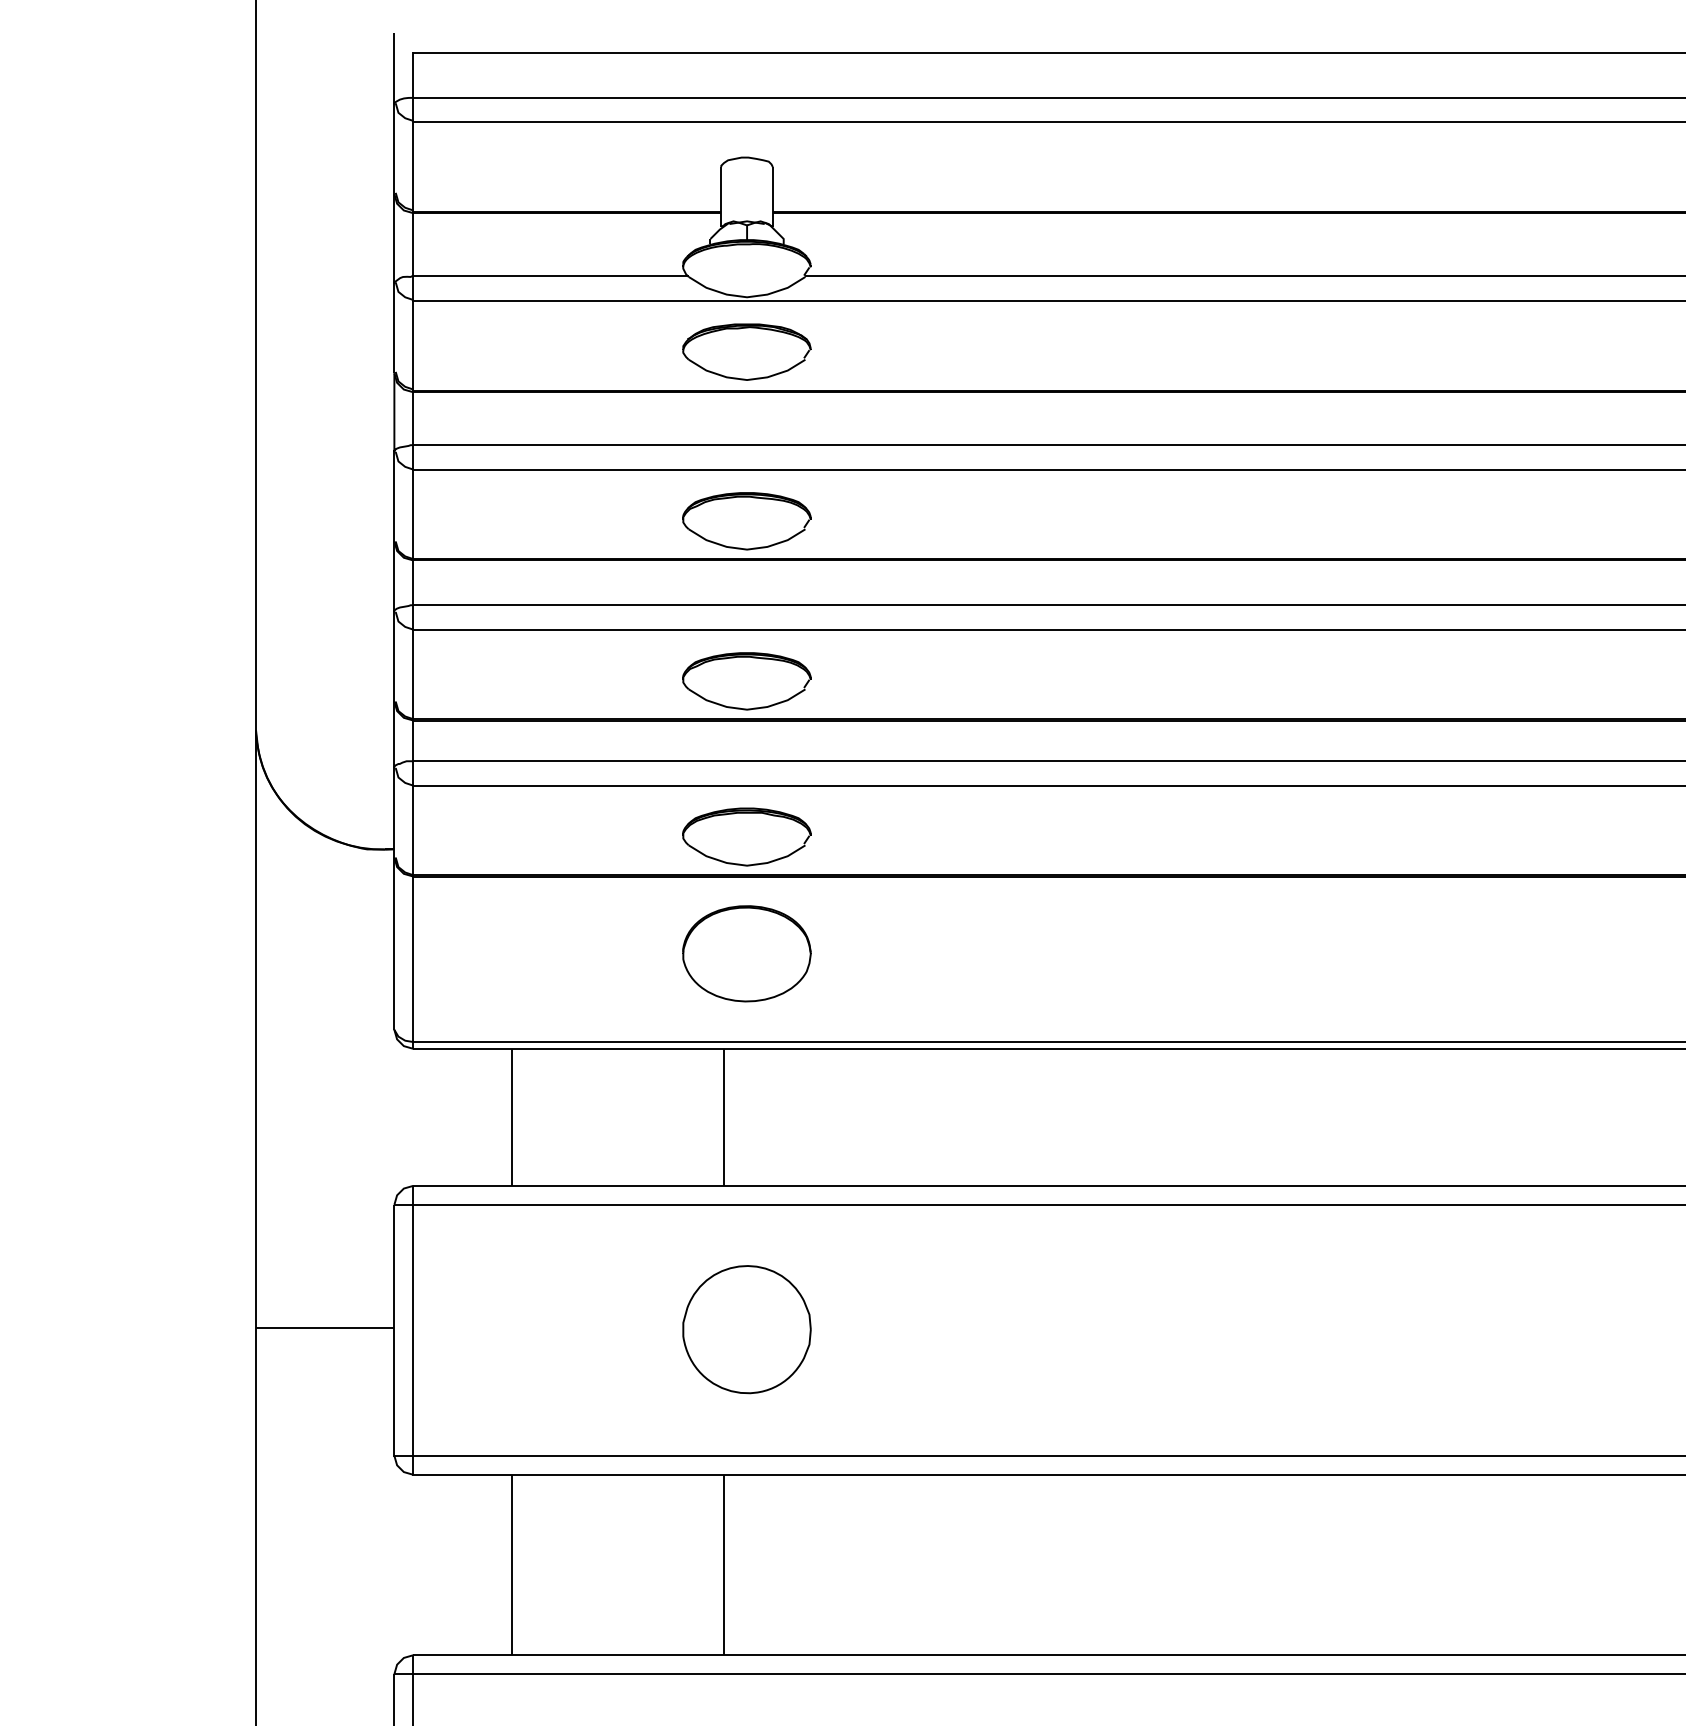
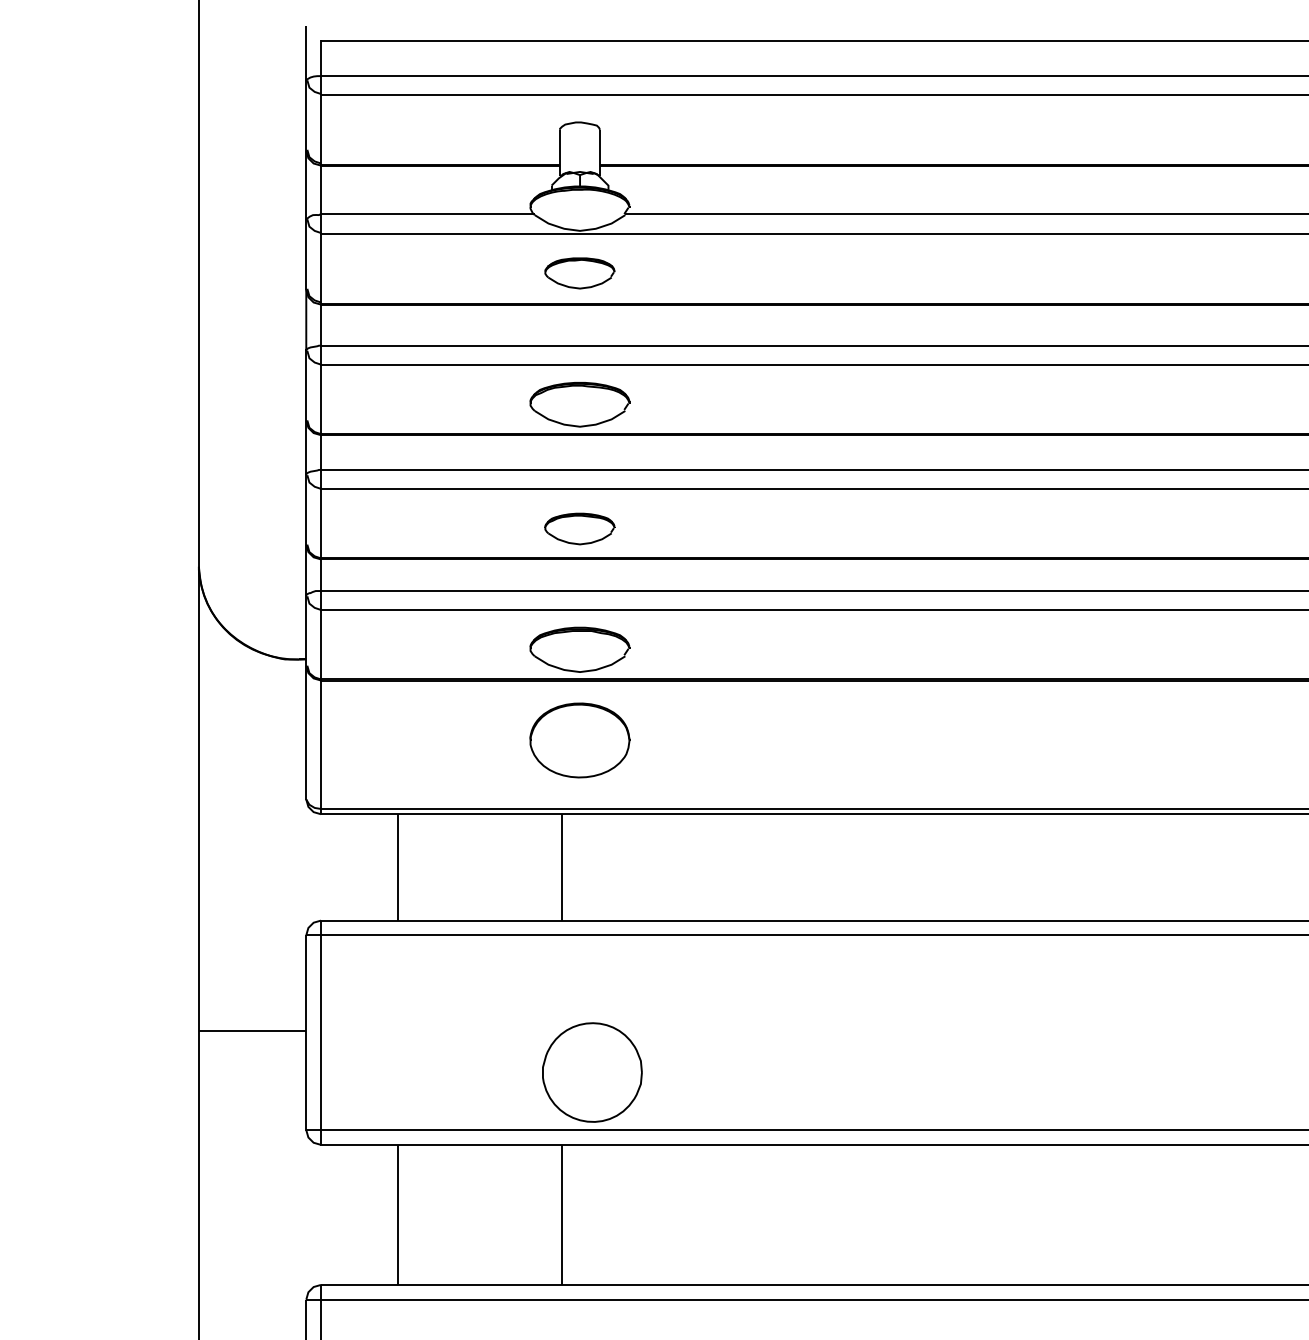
part: (746, 351) -> (579, 272), size x0.7
part: (746, 681) -> (579, 529), size x0.7
part: (746, 1329) -> (592, 1072), moved

